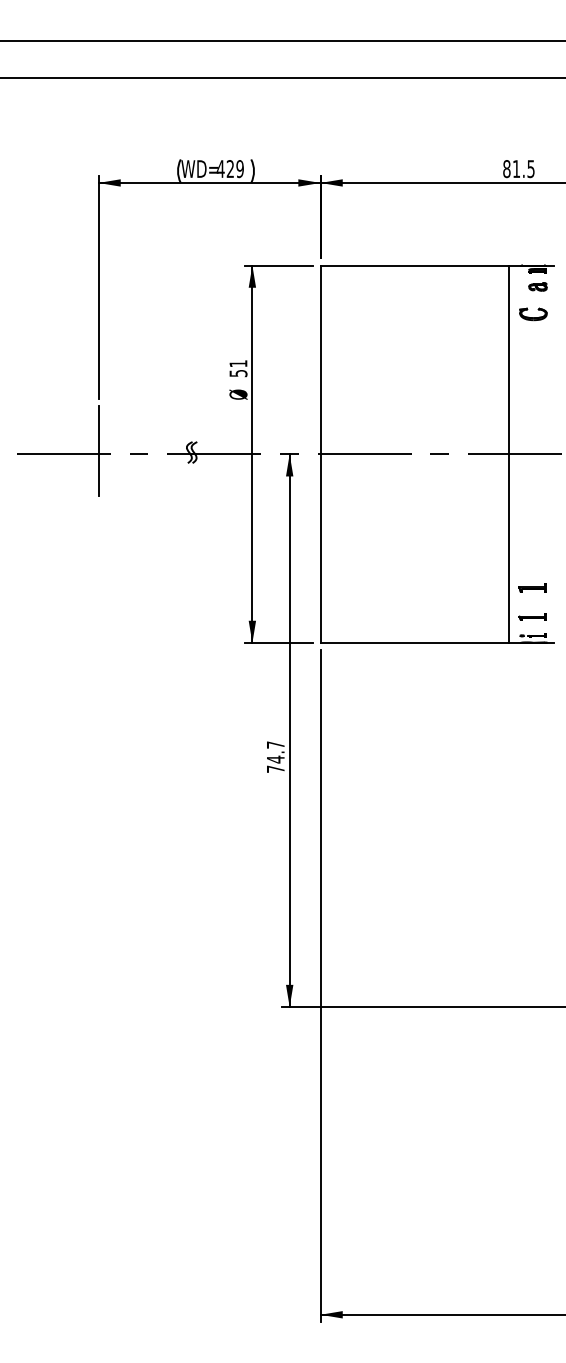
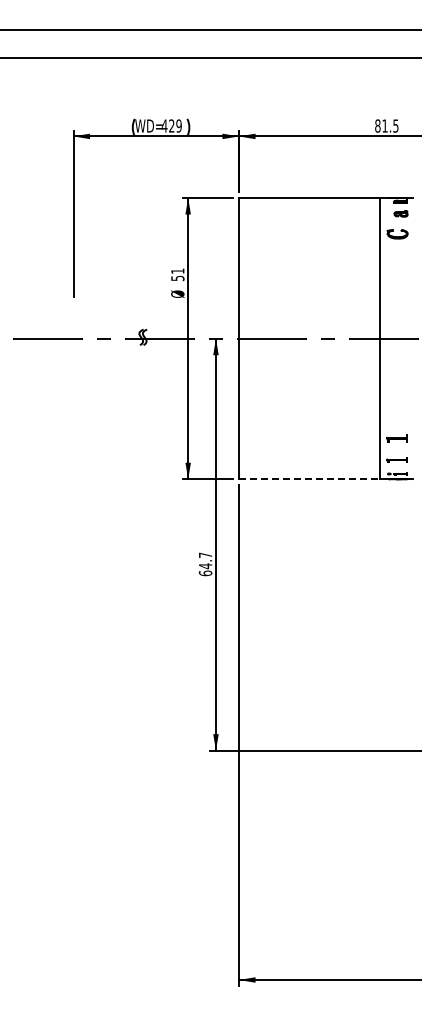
line: (98, 451) -> (73, 336), removed
line: (415, 643) -> (309, 479), solid -> dashed
text: (275, 769) -> (205, 573), 74.7 -> 64.7

